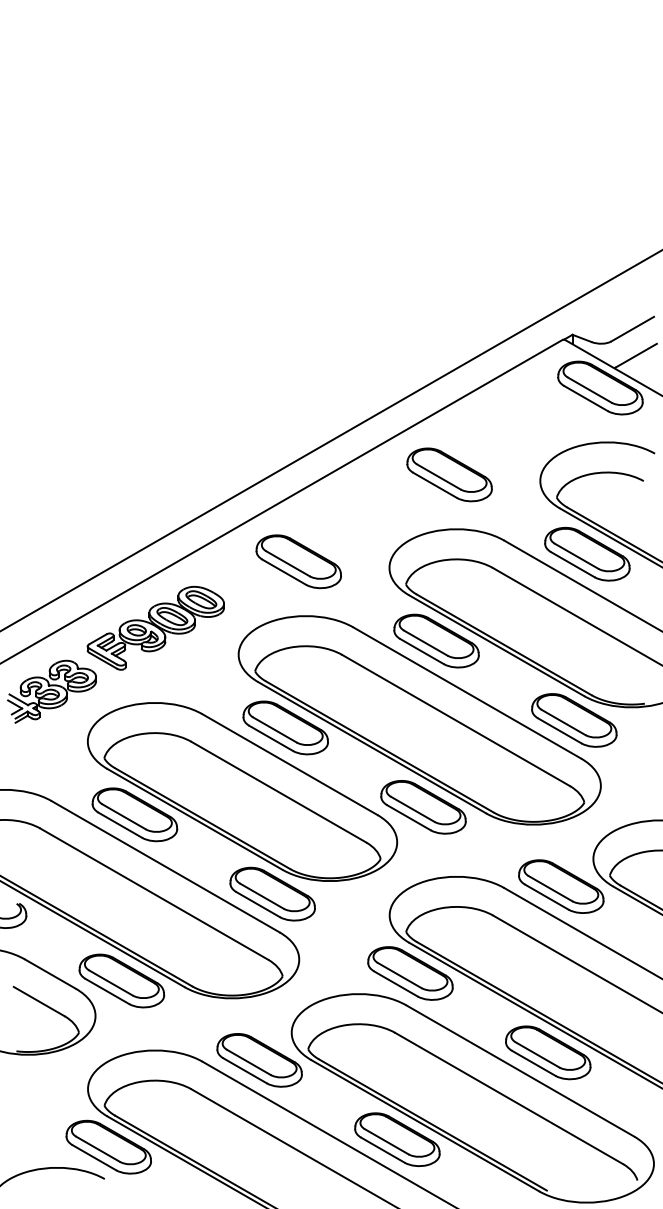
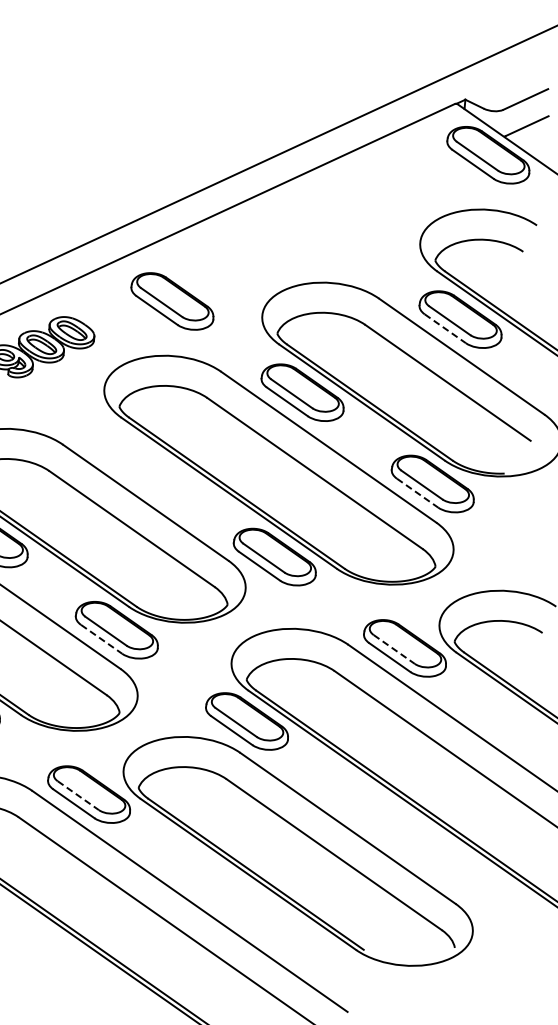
part: (449, 474) -> (330, 227), removed
line: (573, 564) -> (445, 328), solid -> dashed
part: (285, 727) -> (144, 465), removed
line: (560, 731) -> (418, 493), solid -> dashed
line: (550, 888) -> (394, 649), solid -> dashed
line: (258, 904) -> (101, 639), solid -> dashed
part: (548, 1052) -> (377, 812), removed
line: (249, 1062) -> (78, 795), solid -> dashed
part: (397, 1139) -> (219, 885), removed

